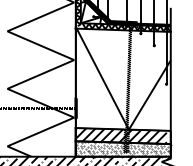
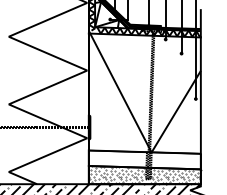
hatch: (121, 135) -> (142, 159), removed

